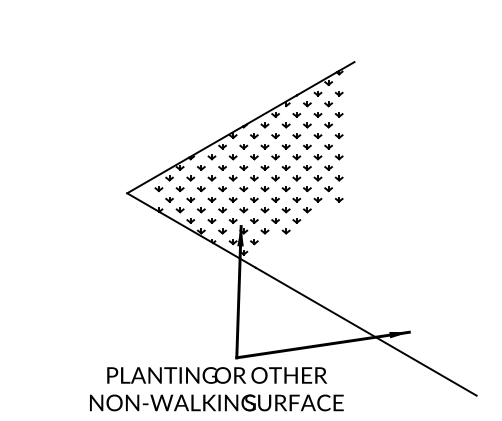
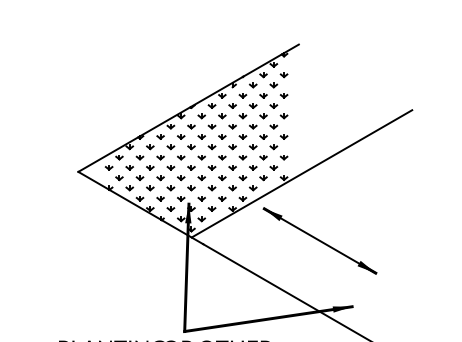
line: (357, 194) -> (301, 173), added
part: (376, 264) -> (320, 240), added

